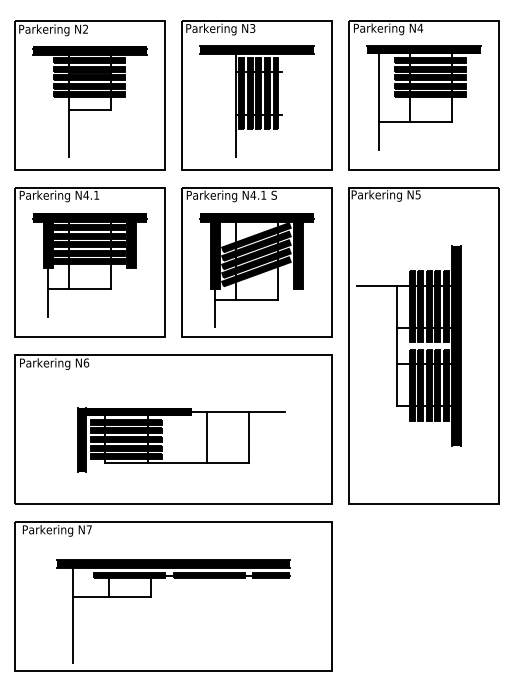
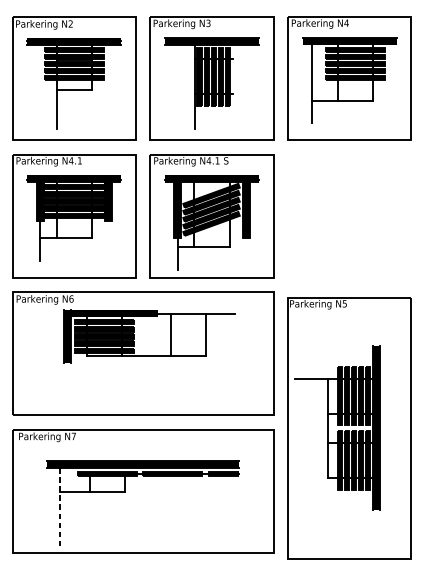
part: (423, 345) -> (349, 427), moved
part: (181, 439) -> (149, 336), moved
line: (72, 615) -> (59, 507), solid -> dashed

